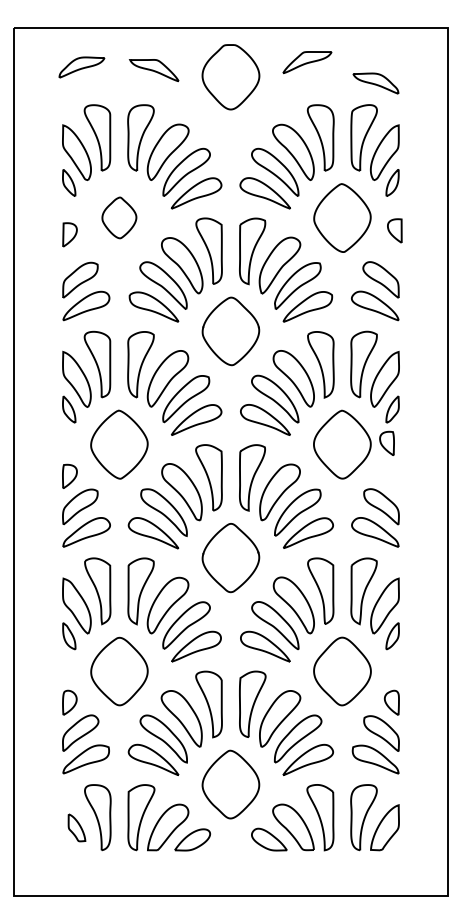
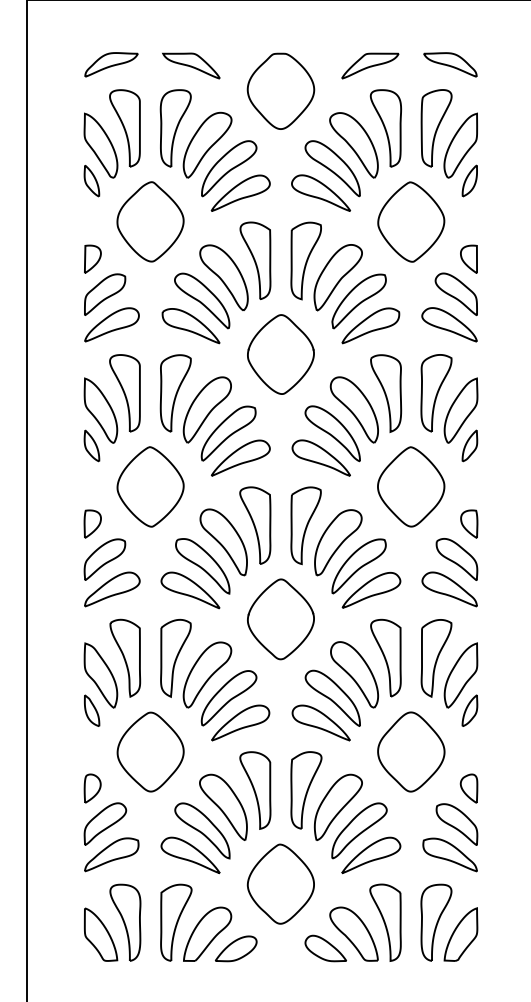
part: (307, 62) -> (370, 65), moved
part: (81, 67) -> (110, 64), moved
part: (153, 70) -> (190, 65), moved
part: (230, 77) -> (280, 91), moved
part: (119, 217) -> (150, 221), size x1.67
part: (394, 230) -> (468, 258), moved
part: (69, 234) -> (92, 258), moved
part: (386, 442) -> (468, 522), moved
part: (76, 827) -> (100, 934), size x1.67

